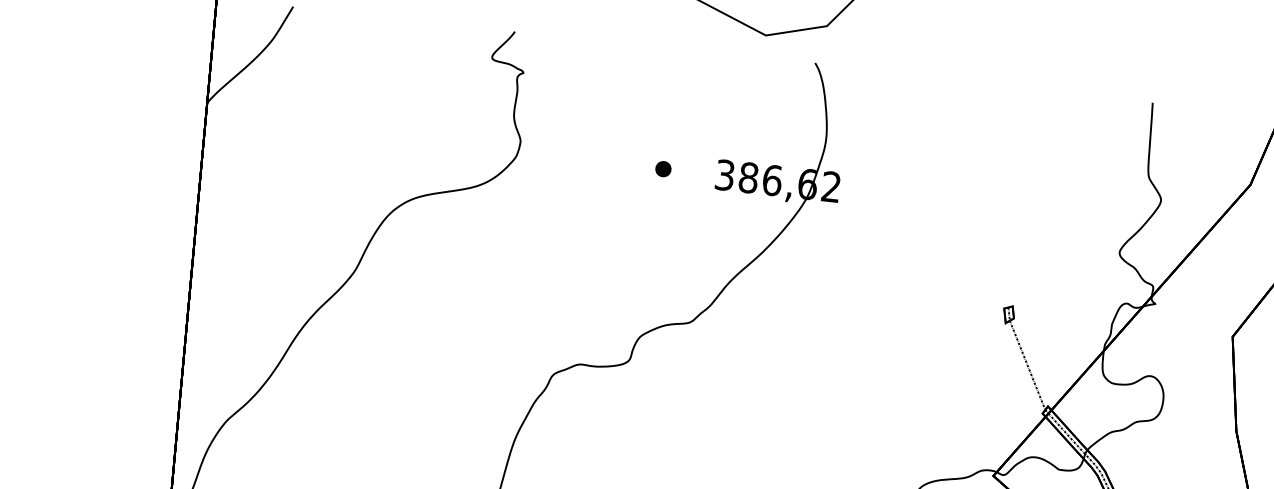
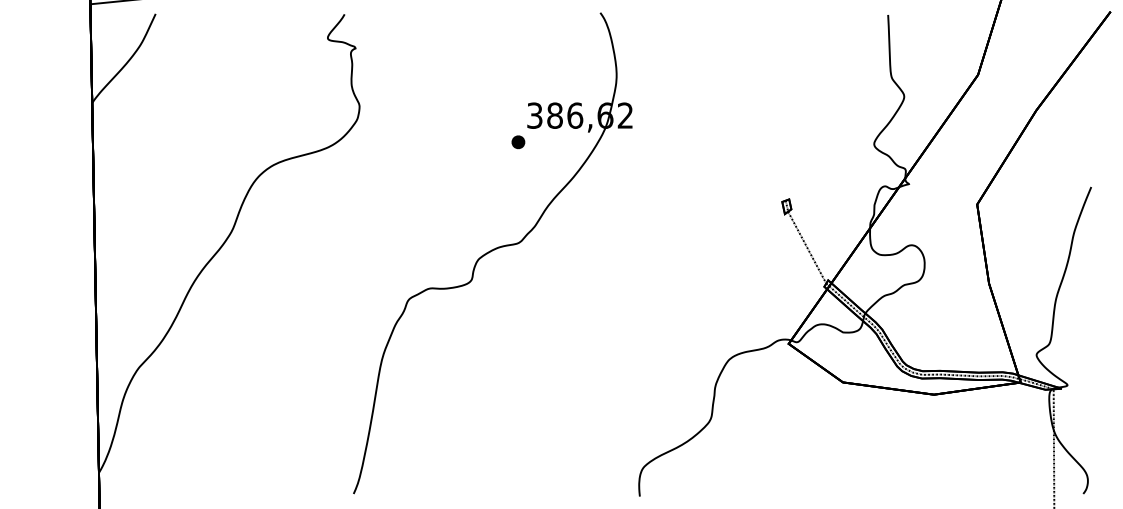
part: (663, 169) -> (518, 142), moved

